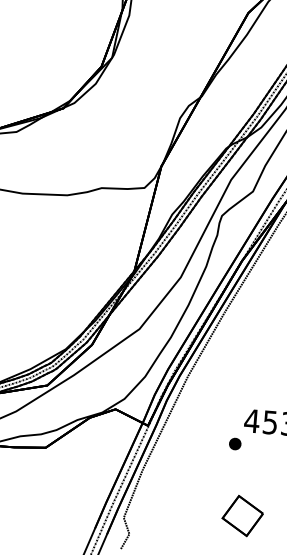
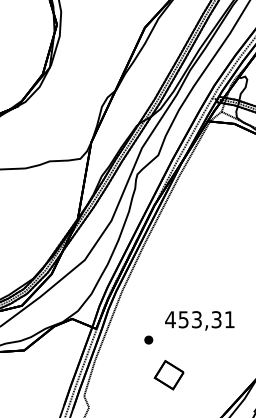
part: (234, 443) -> (148, 339), moved
part: (241, 516) -> (168, 375), moved

